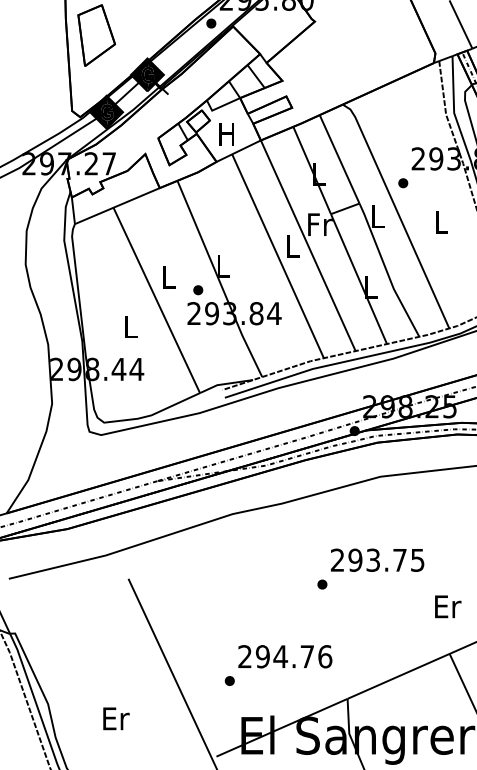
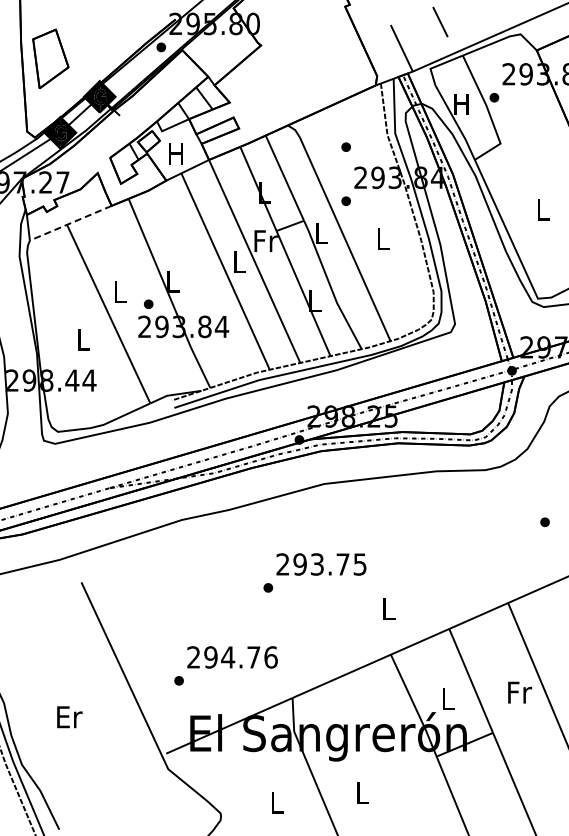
part: (402, 126) -> (345, 146), added
line: (117, 206) -> (70, 223), solid -> dashed
text: (448, 606) -> (389, 609), Er -> L

